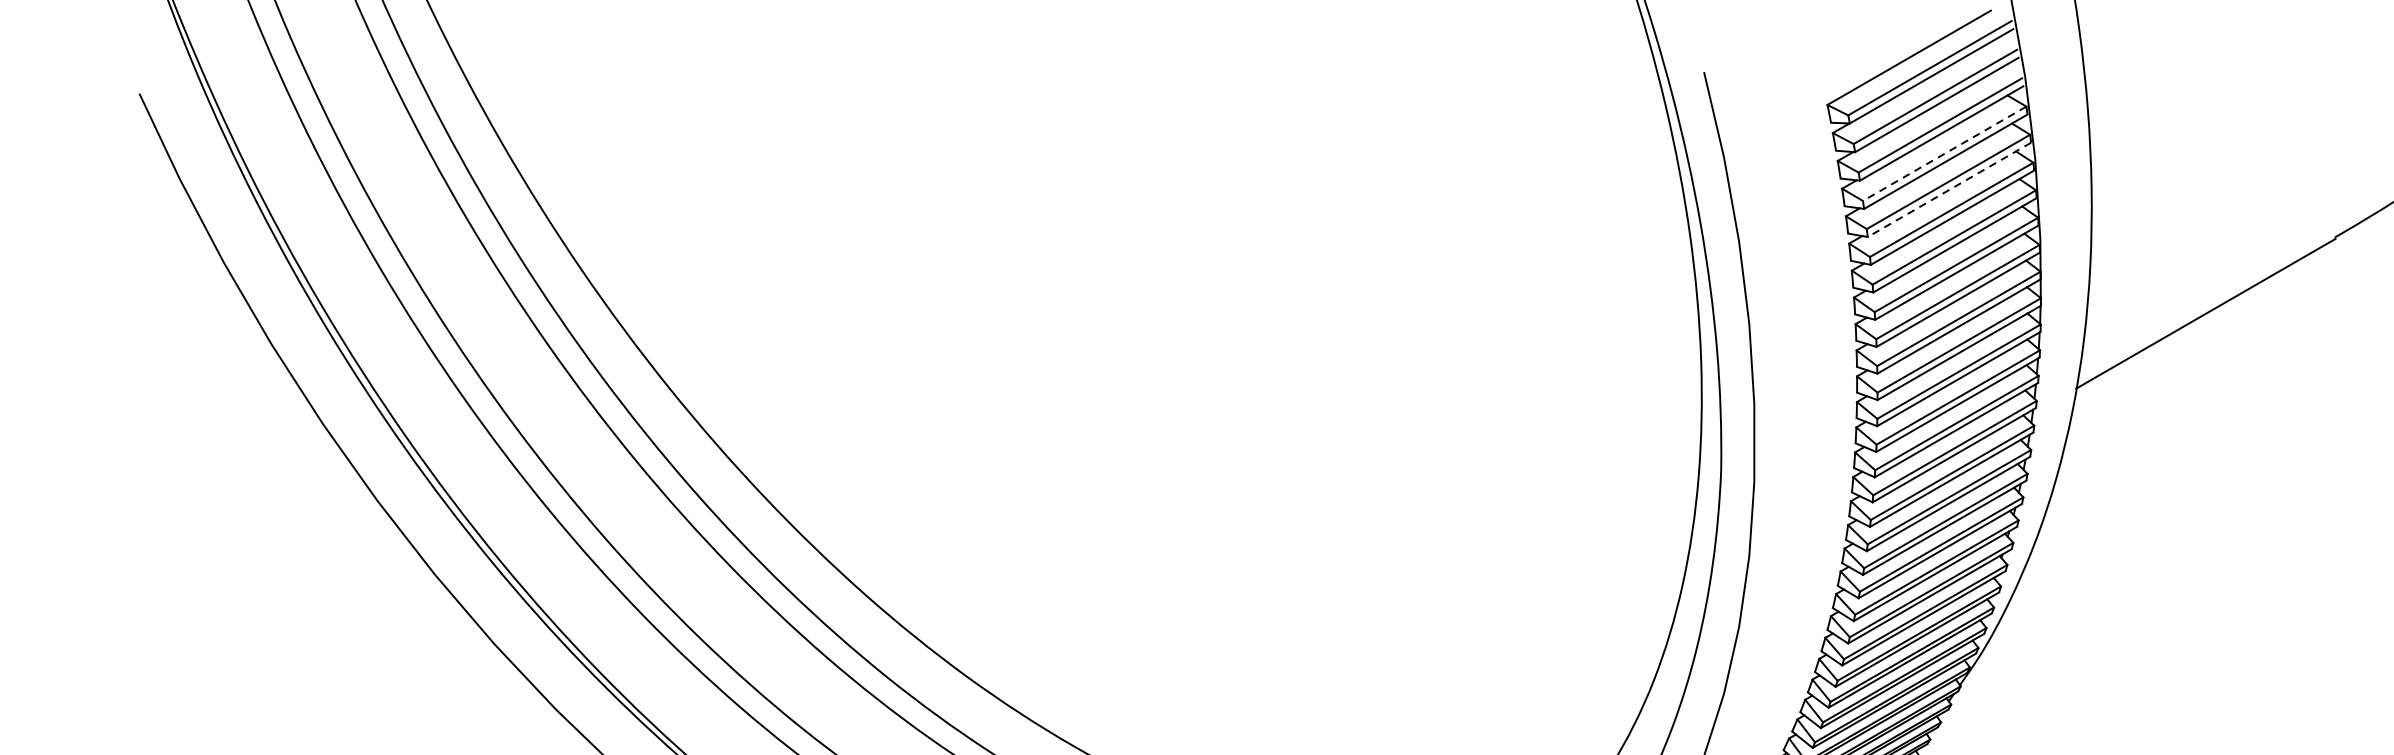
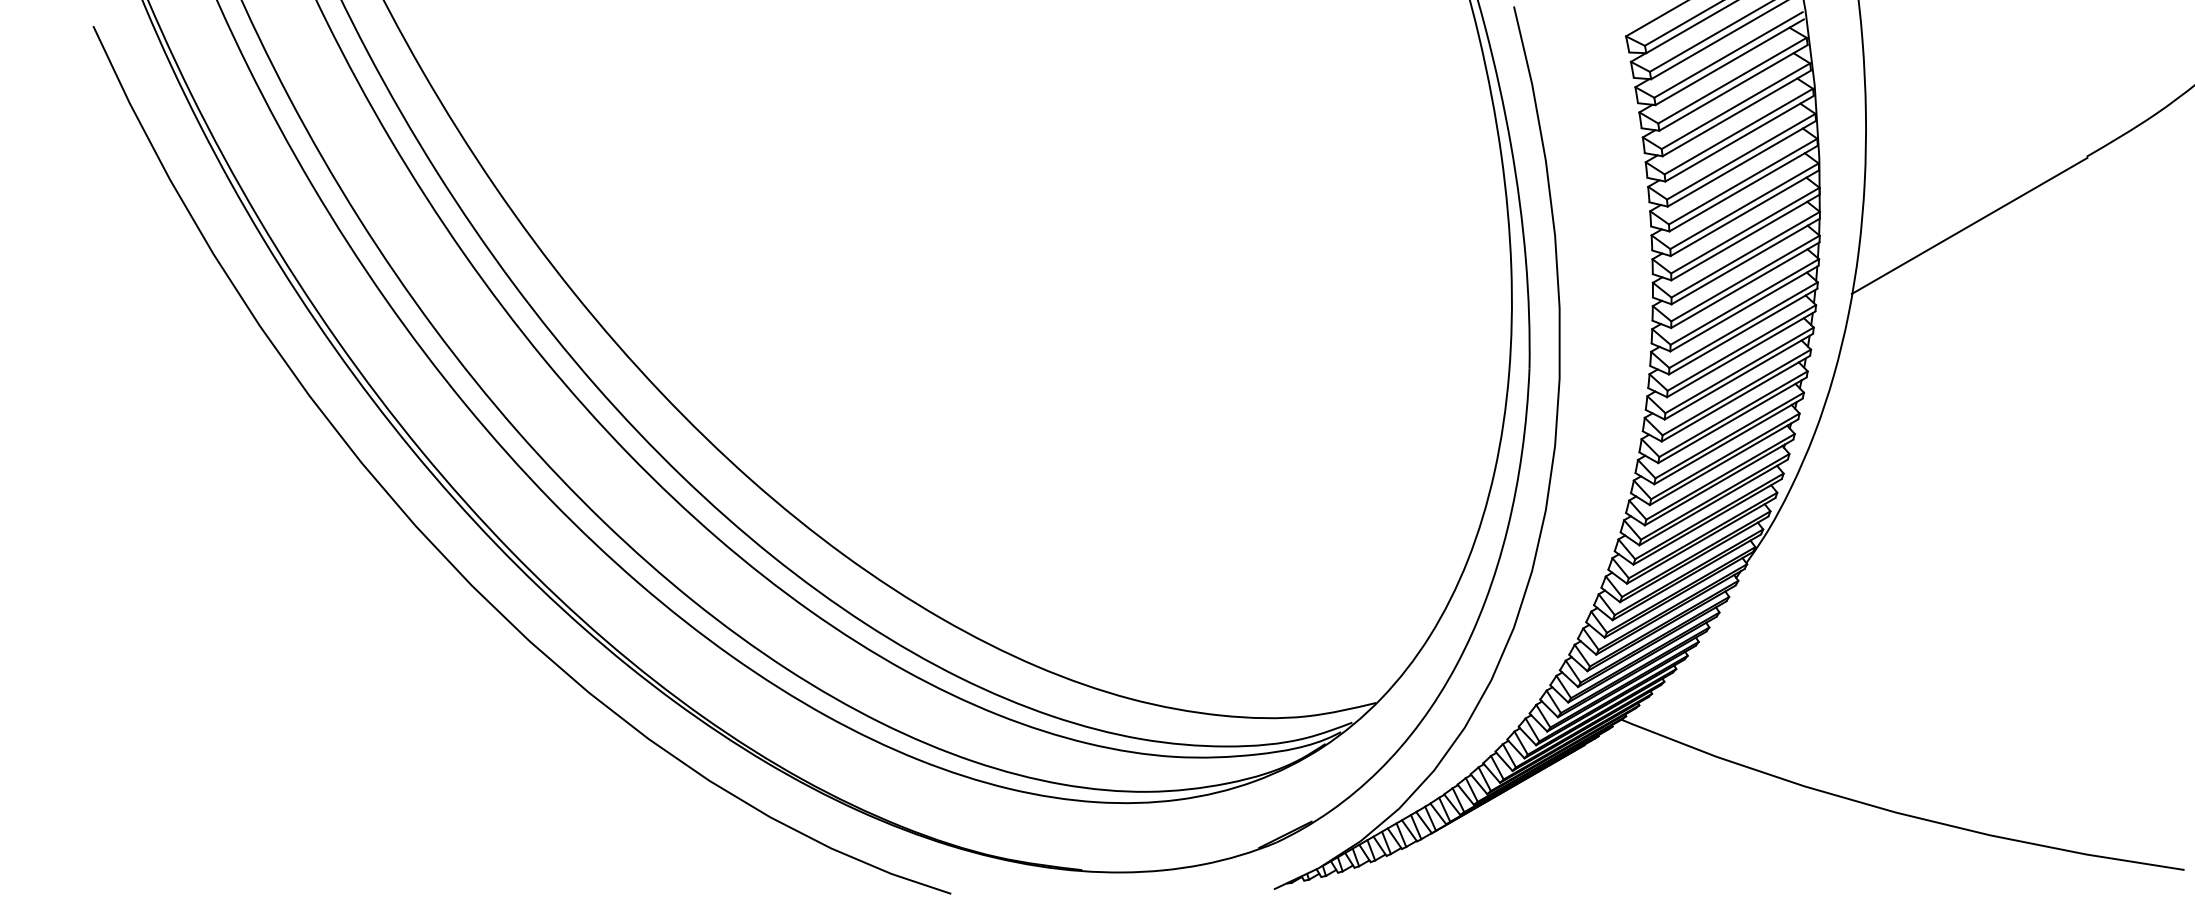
line: (1944, 153) -> (1732, 80), dashed -> solid
line: (1949, 189) -> (1736, 113), dashed -> solid

